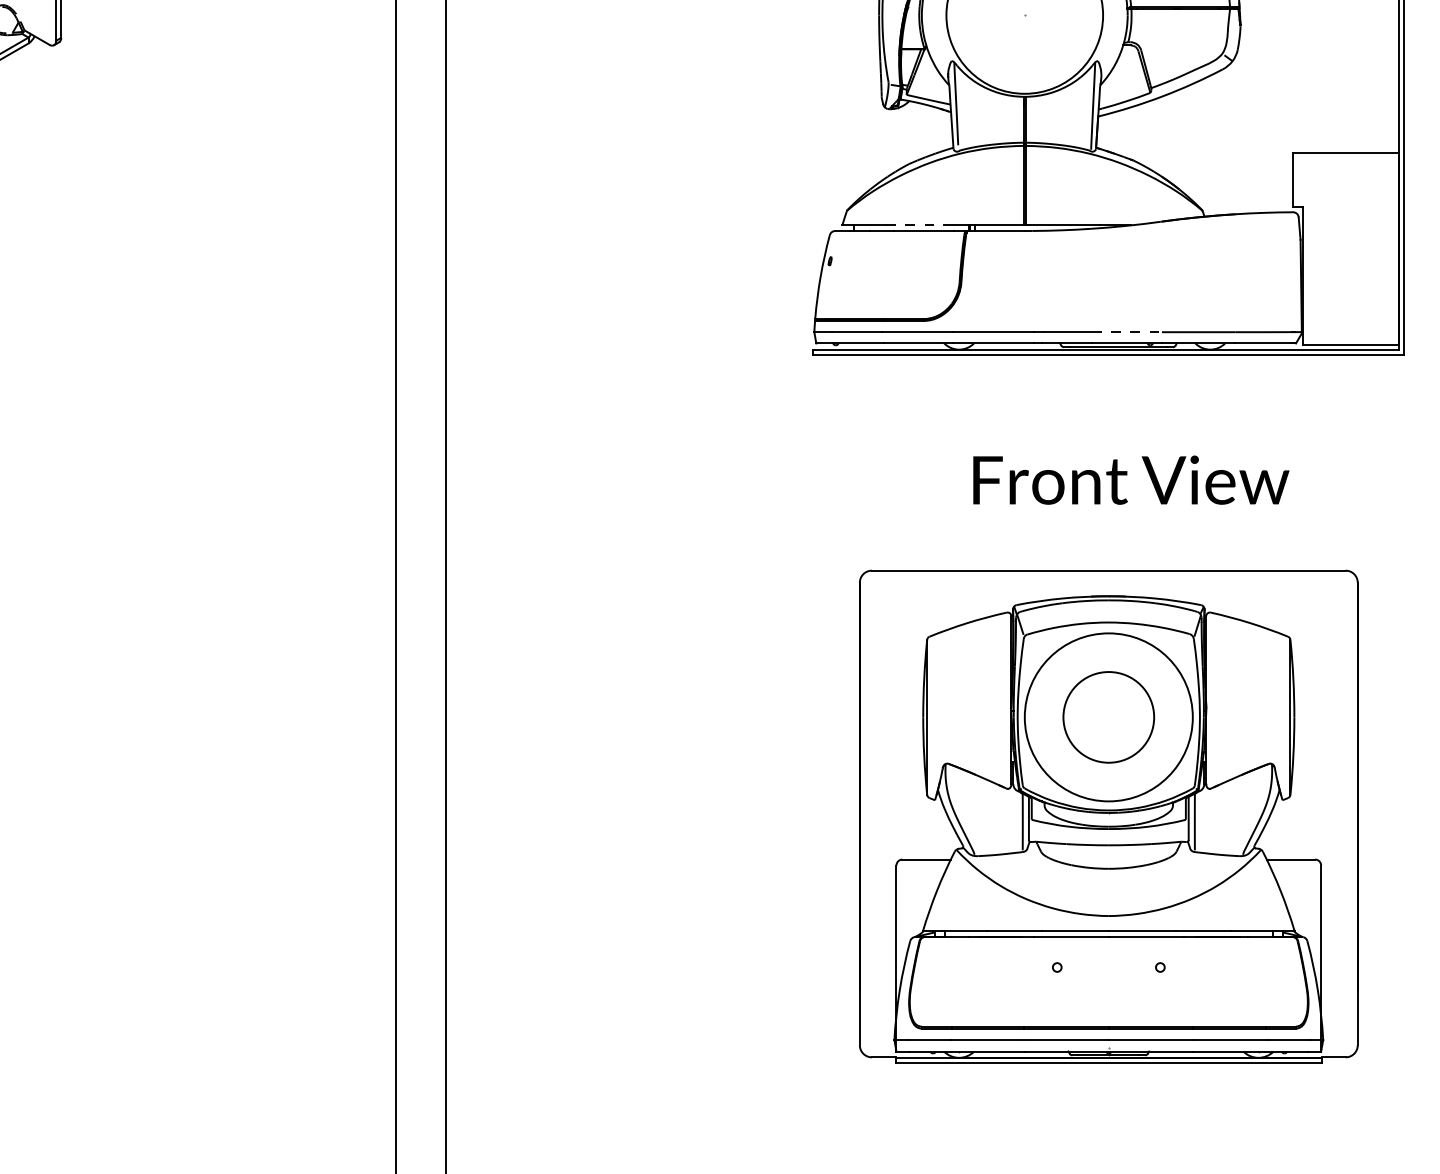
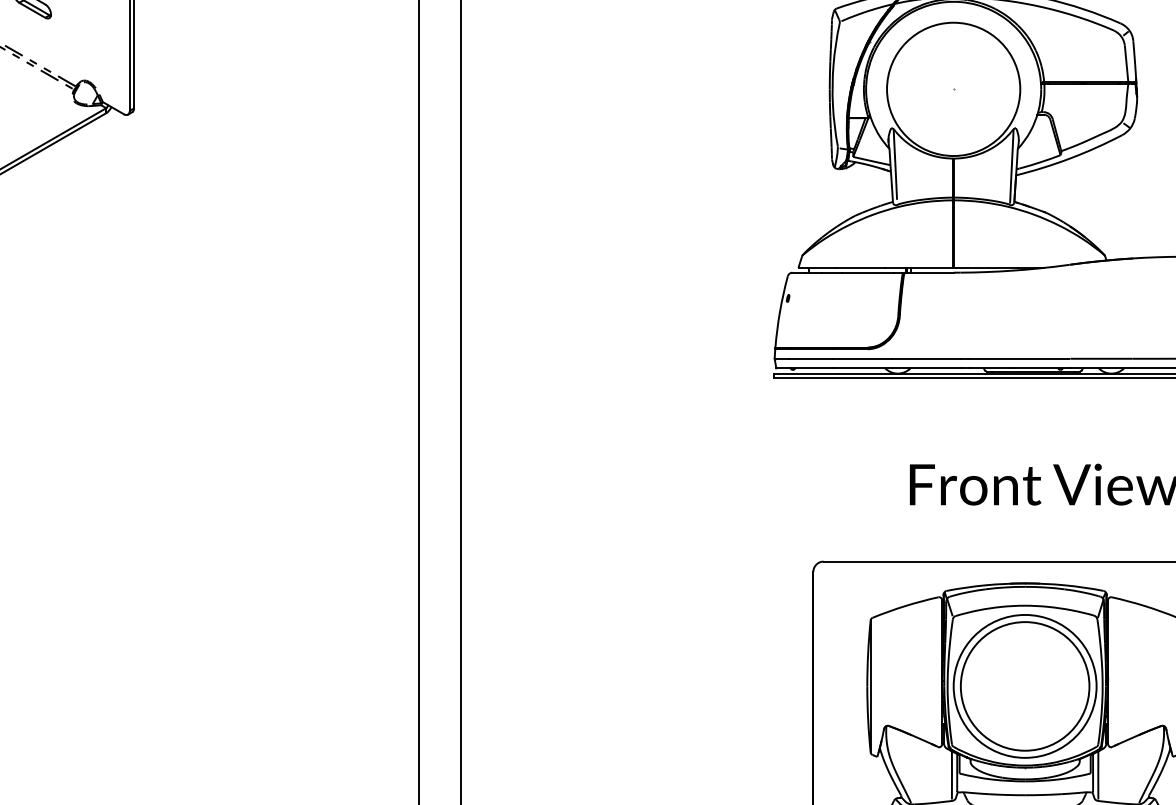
line: (915, 225) -> (860, 268), dashed -> solid
line: (1126, 332) -> (1040, 359), dashed -> solid
circle: (1108, 717) -> (1024, 686), size x1.67

